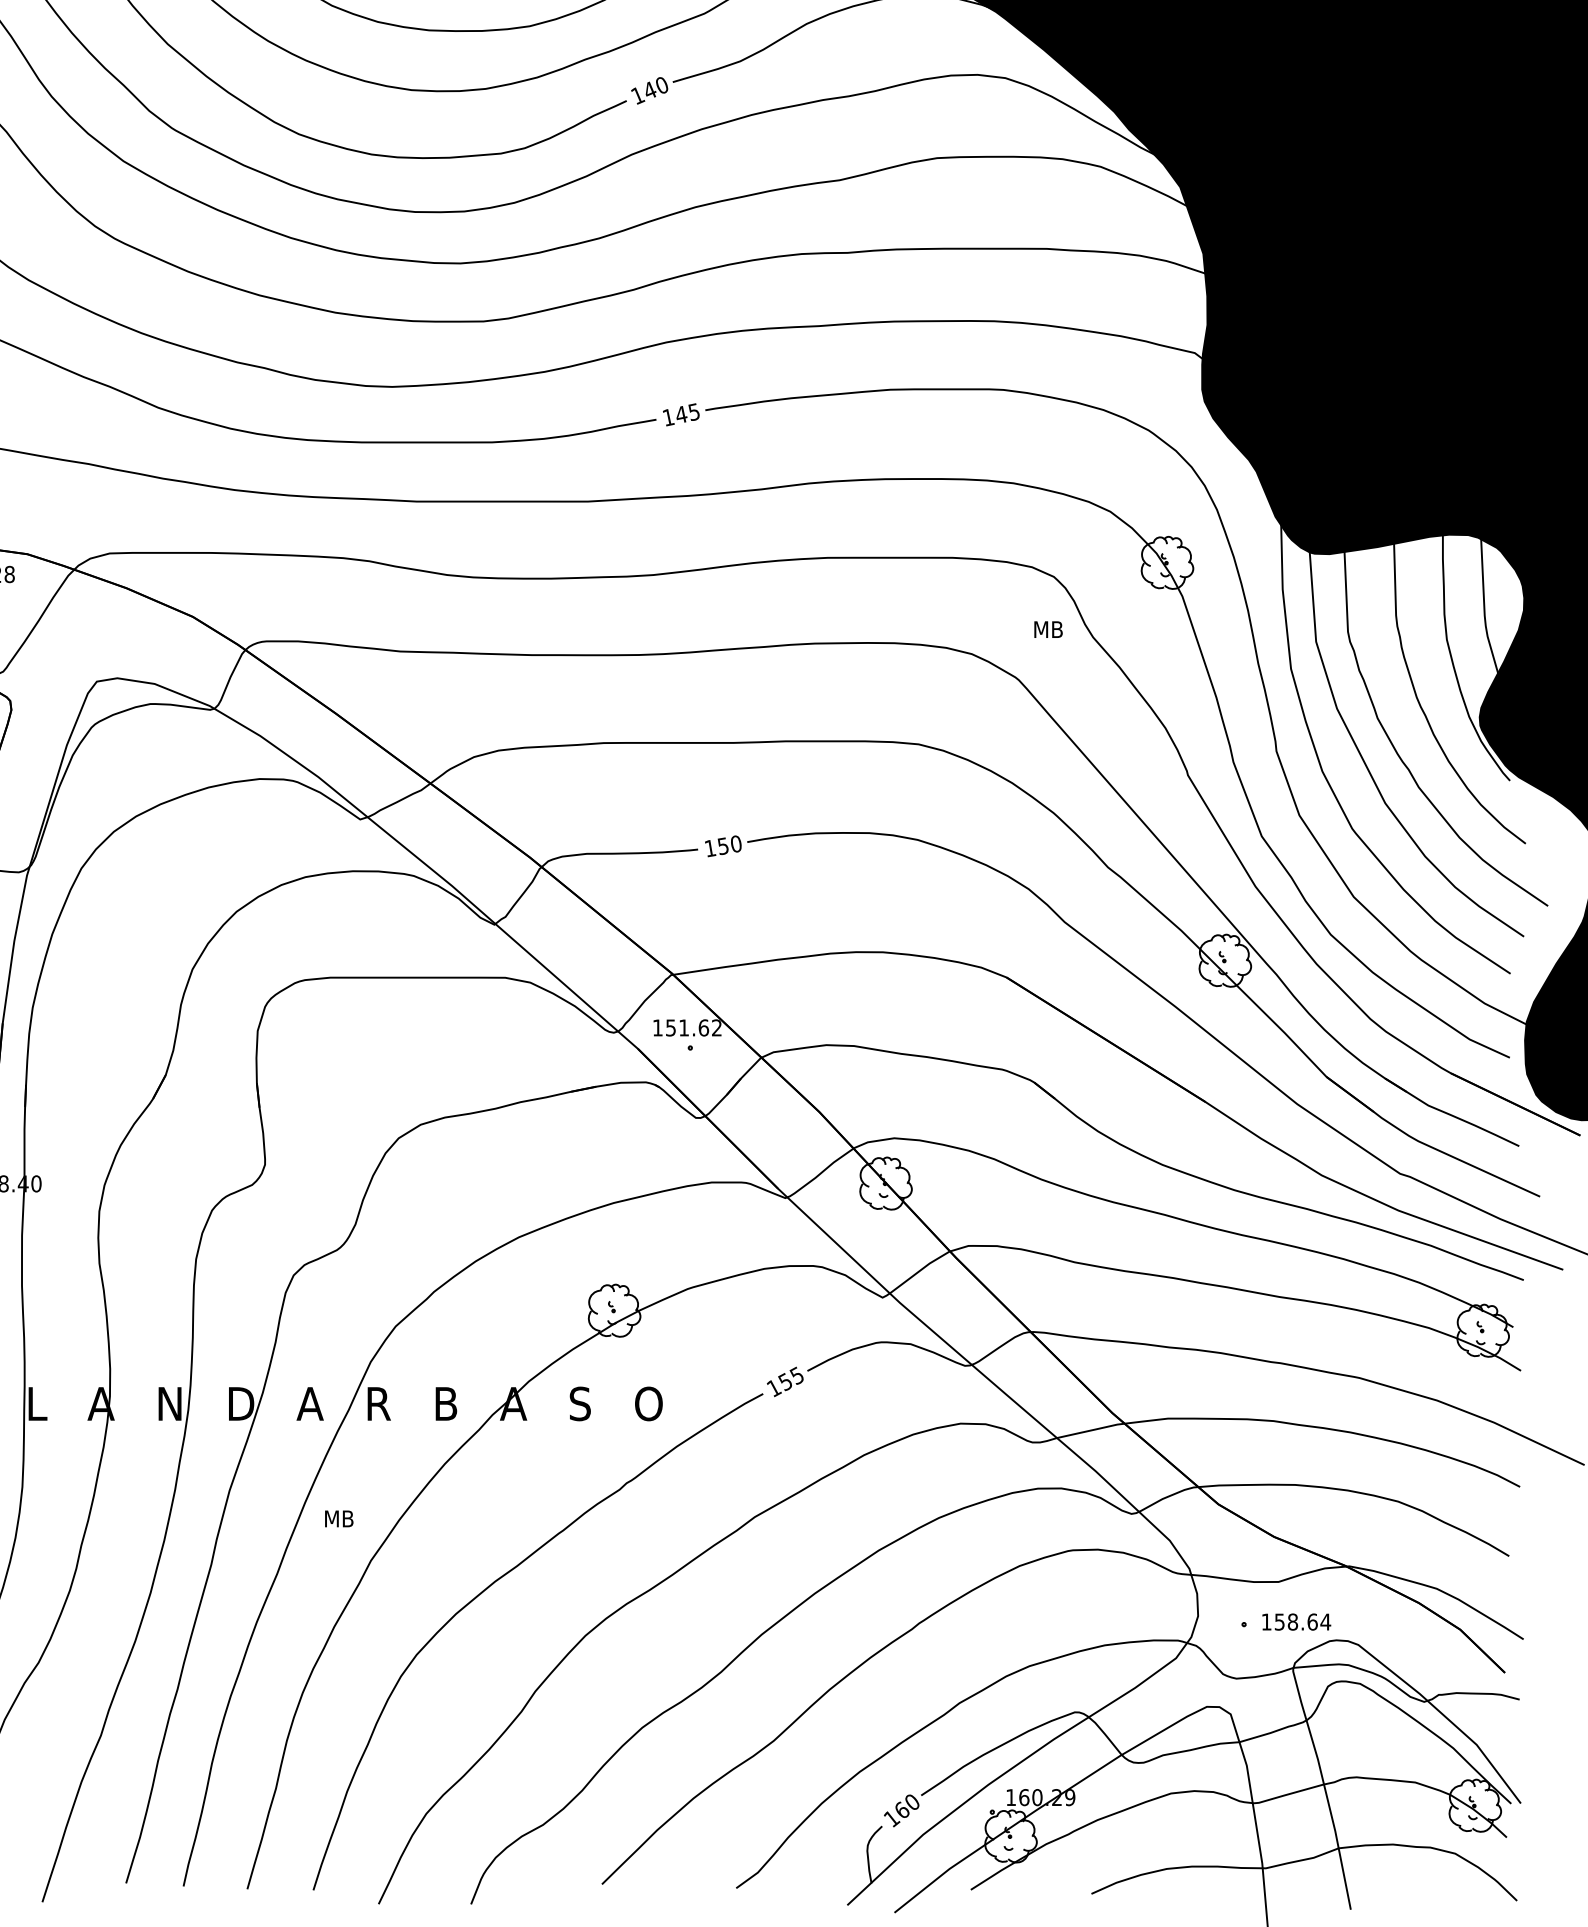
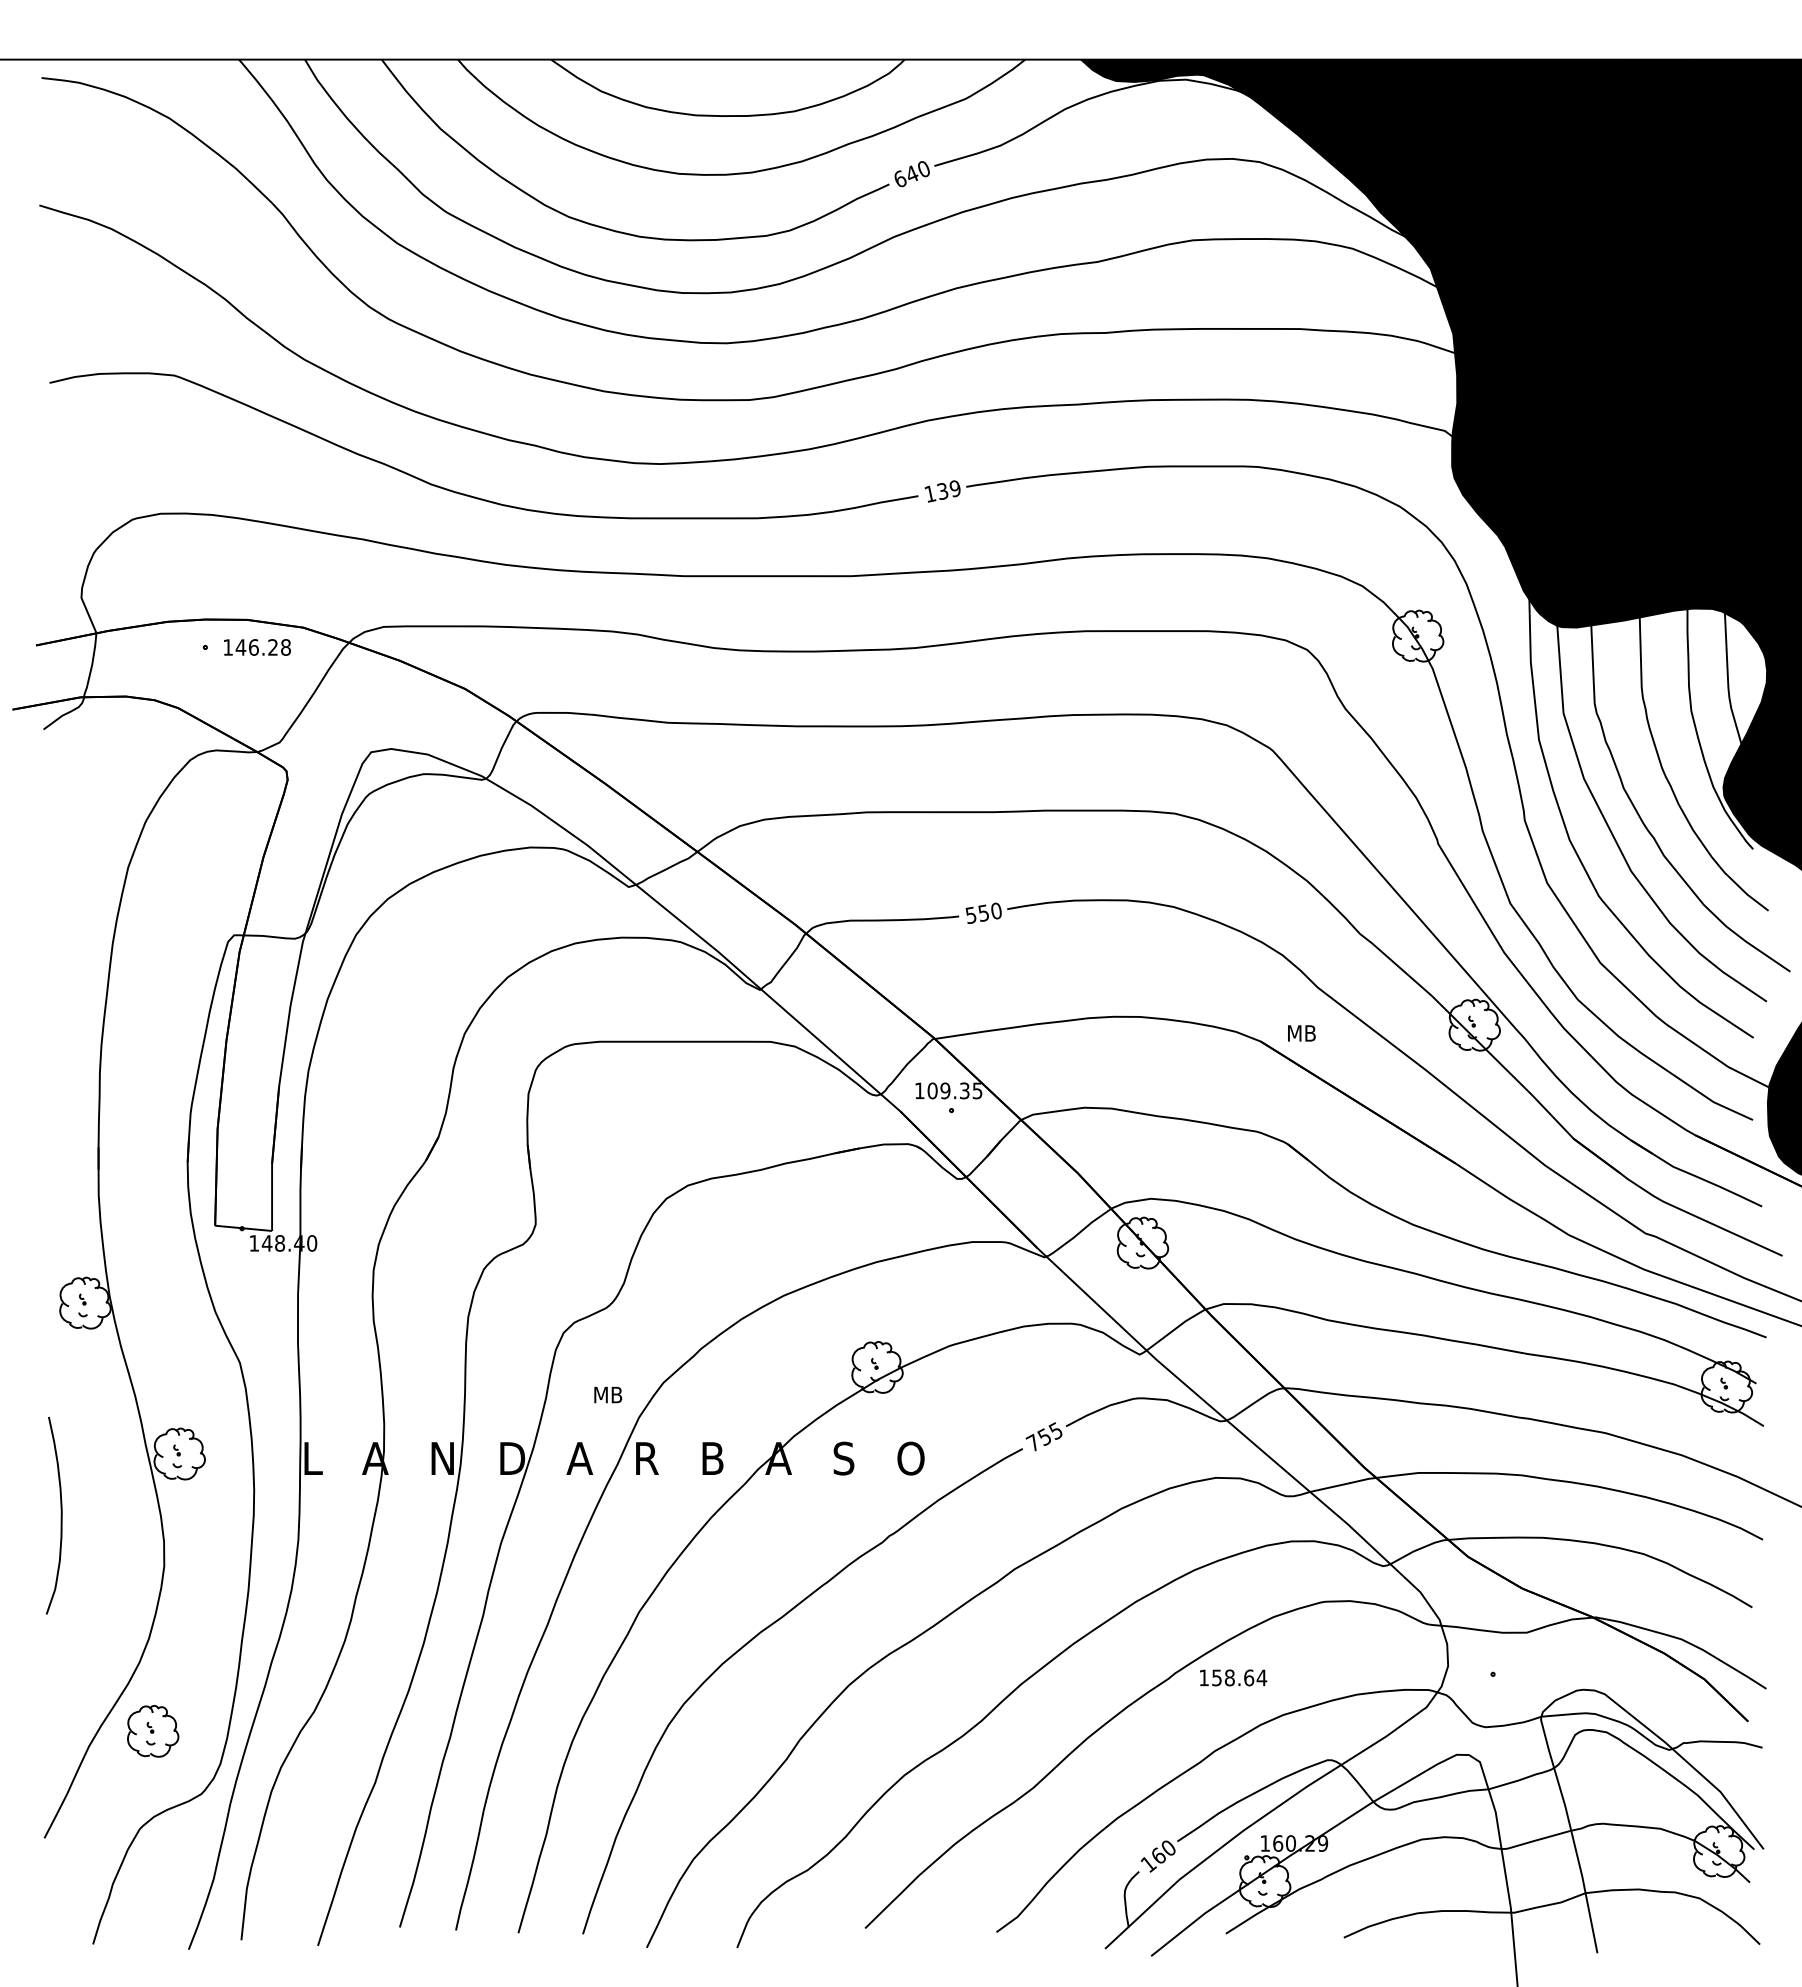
text: (638, 94) -> (900, 178), 140 -> 640
text: (687, 412) -> (948, 489), 145 -> 139
text: (1048, 629) -> (1301, 1033), moved
text: (709, 847) -> (970, 914), 150 -> 550
text: (693, 1027) -> (954, 1090), 151.62 -> 109.35
text: (773, 1387) -> (1032, 1442), 155 -> 755
text: (339, 1518) -> (608, 1394), moved
text: (1296, 1621) -> (1233, 1677), moved

